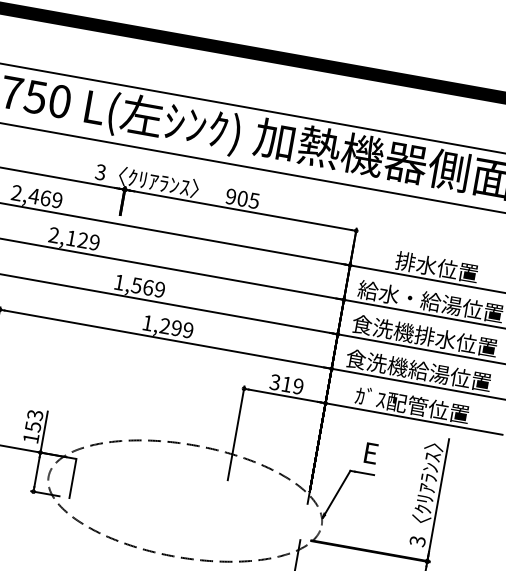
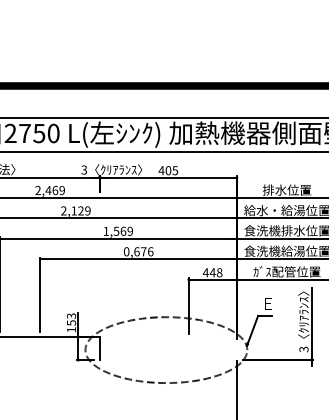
text: (230, 196) -> (161, 170), 905 -> 405
text: (167, 326) -> (138, 251), 1,299 -> 0,676
text: (286, 383) -> (212, 272), 319 -> 448

